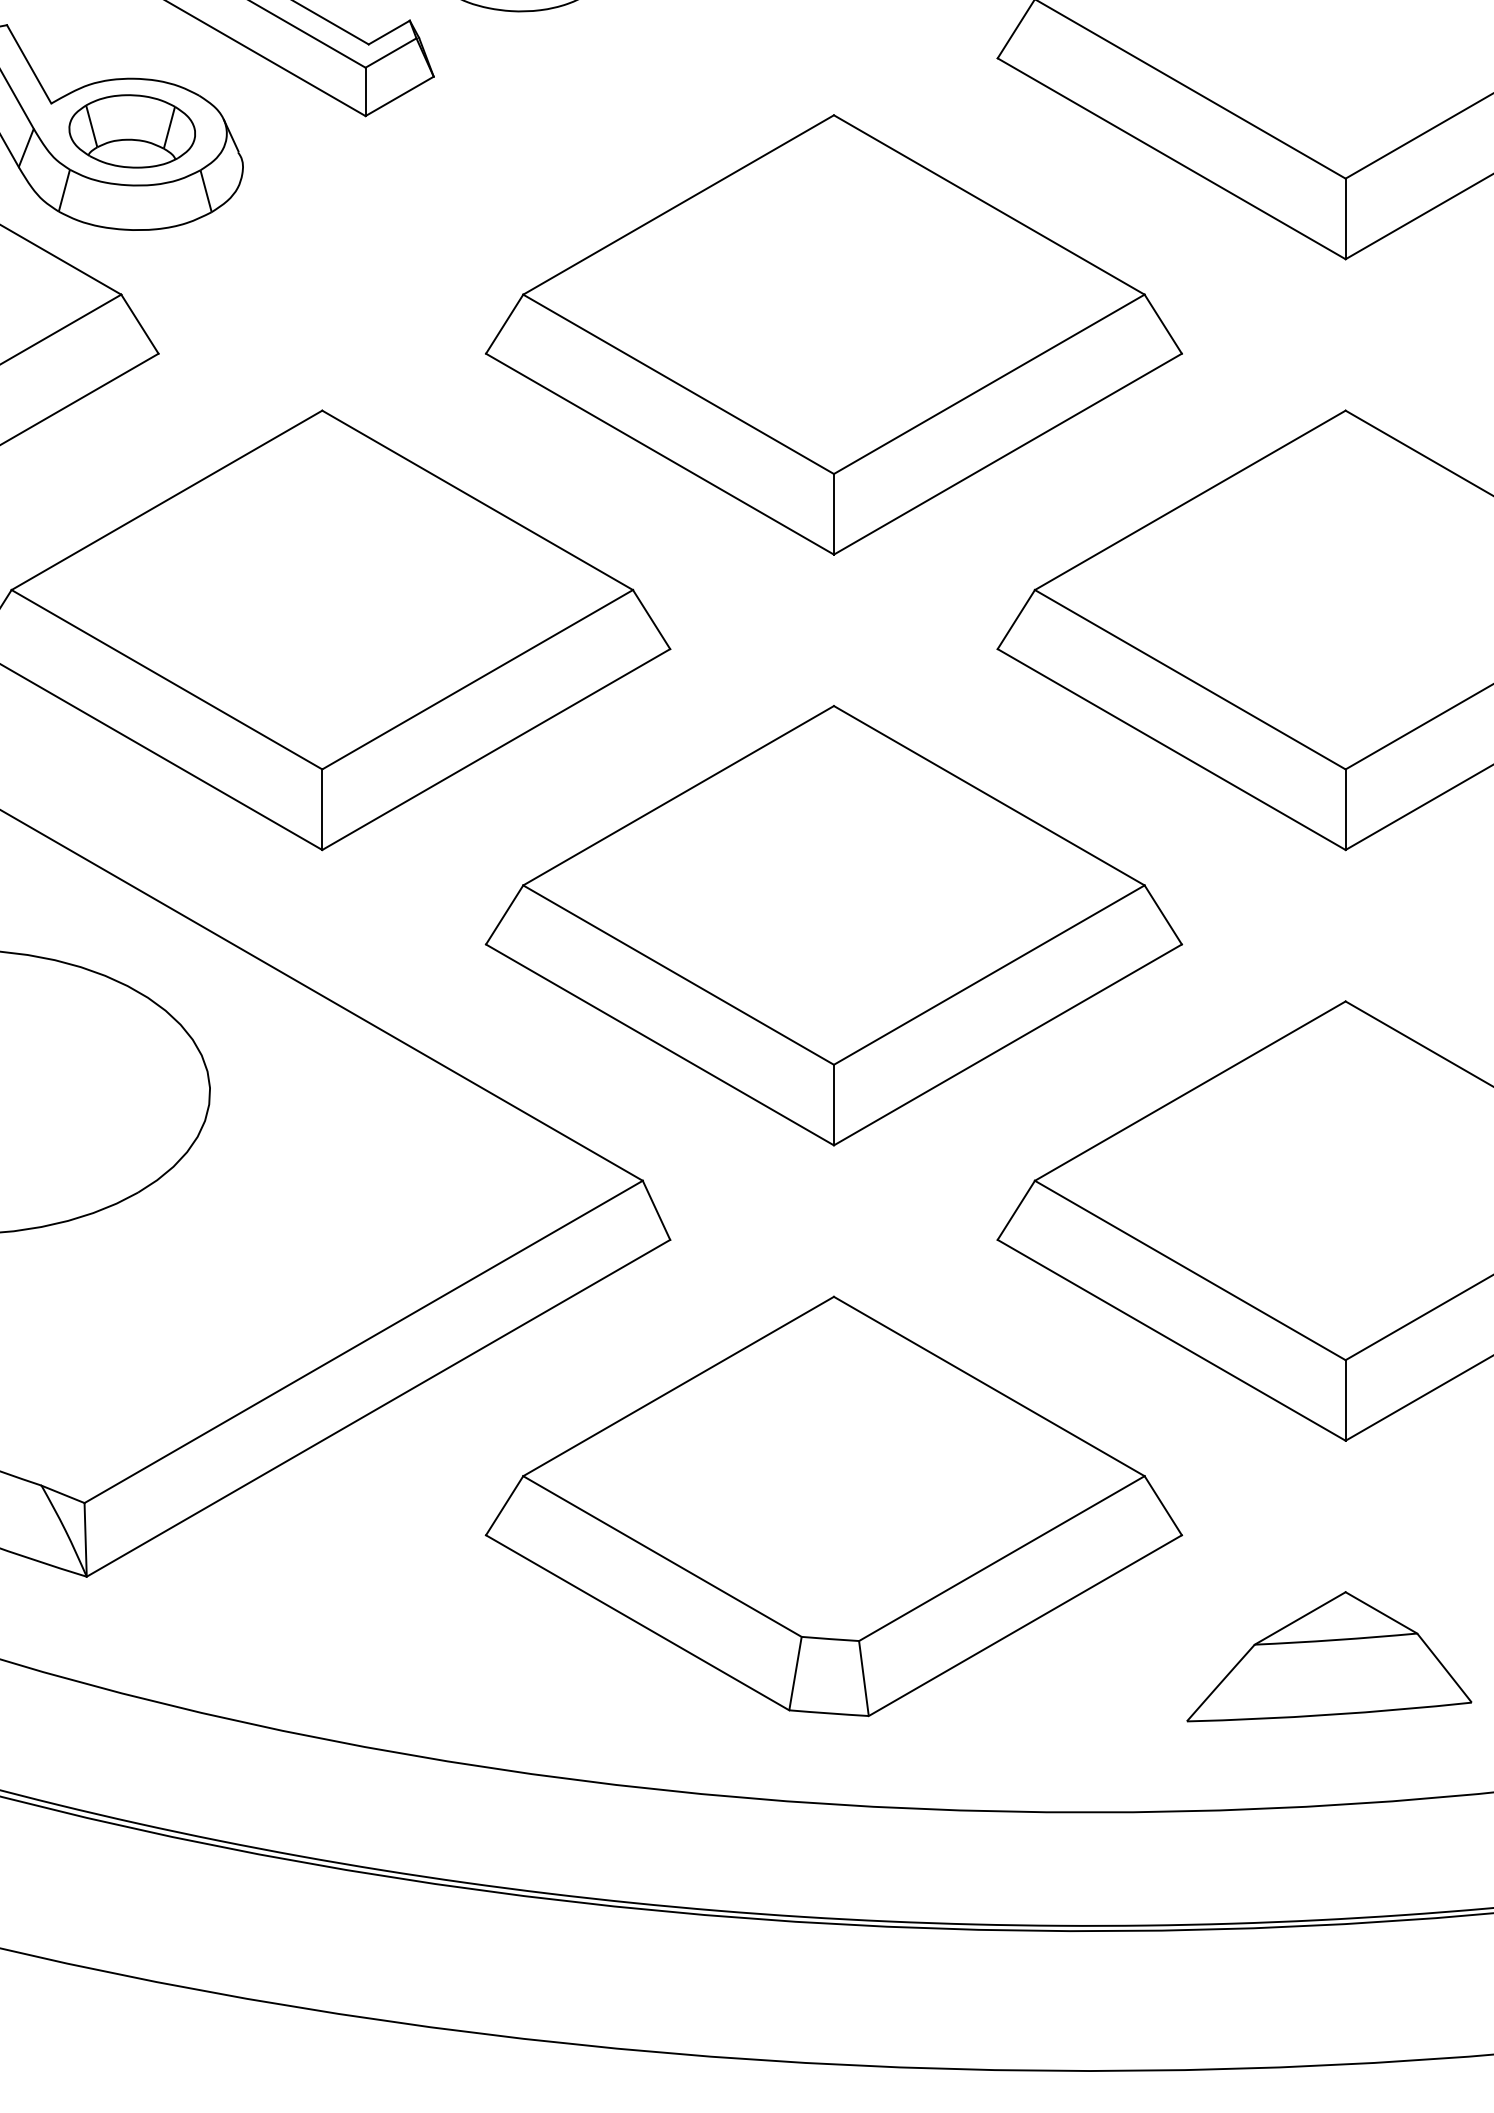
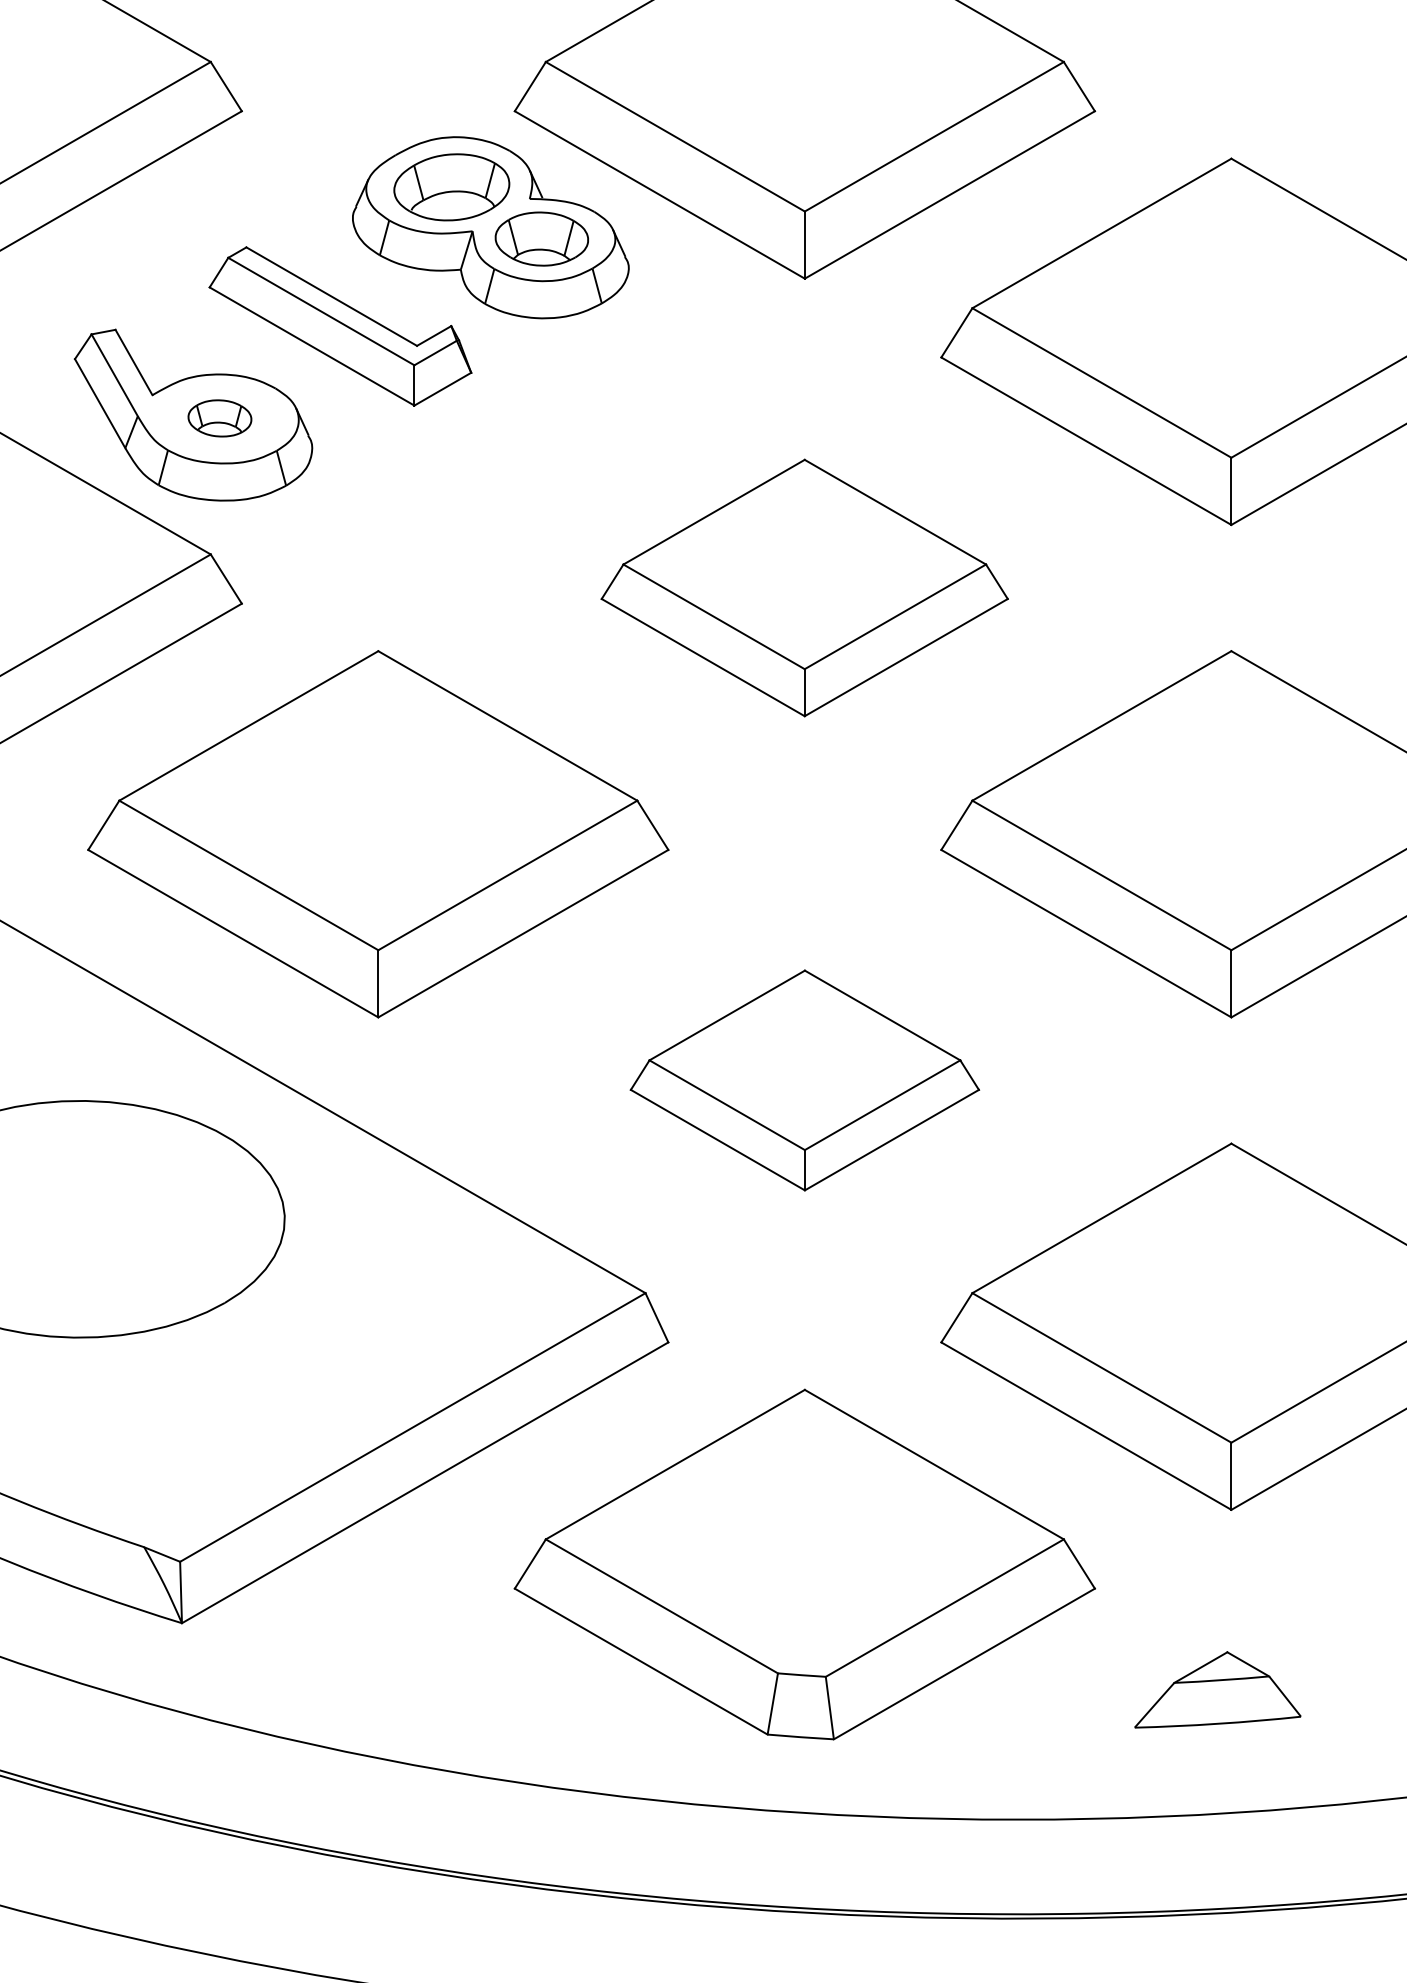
part: (131, 131) -> (219, 418), size x0.6
part: (833, 334) -> (804, 587), size x0.7
part: (833, 925) -> (804, 1080), size x0.6
part: (1328, 1656) -> (1217, 1689), size x0.7

